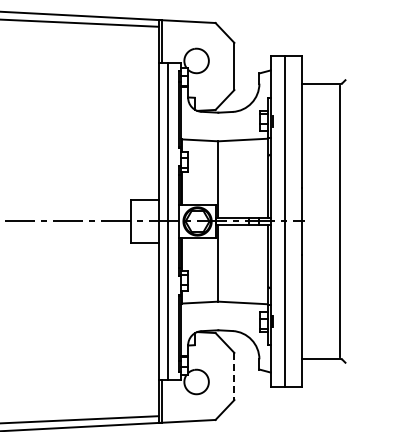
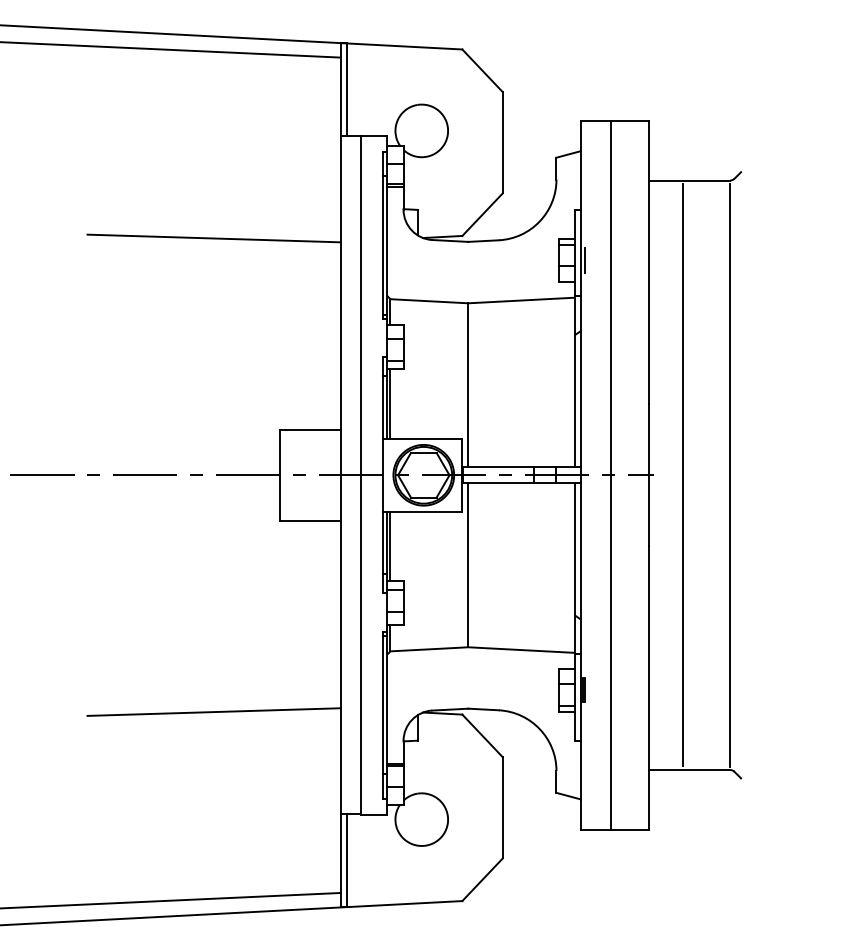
line: (99, 110) -> (213, 237), added
line: (318, 221) -> (683, 475), added
line: (99, 331) -> (213, 711), added
line: (234, 376) -> (503, 807), dashed -> solid

